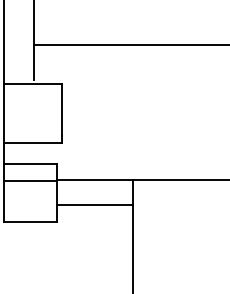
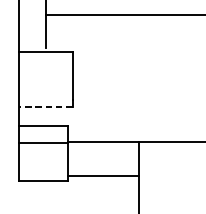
line: (33, 142) -> (46, 106), solid -> dashed
line: (94, 205) -> (103, 176), moved

